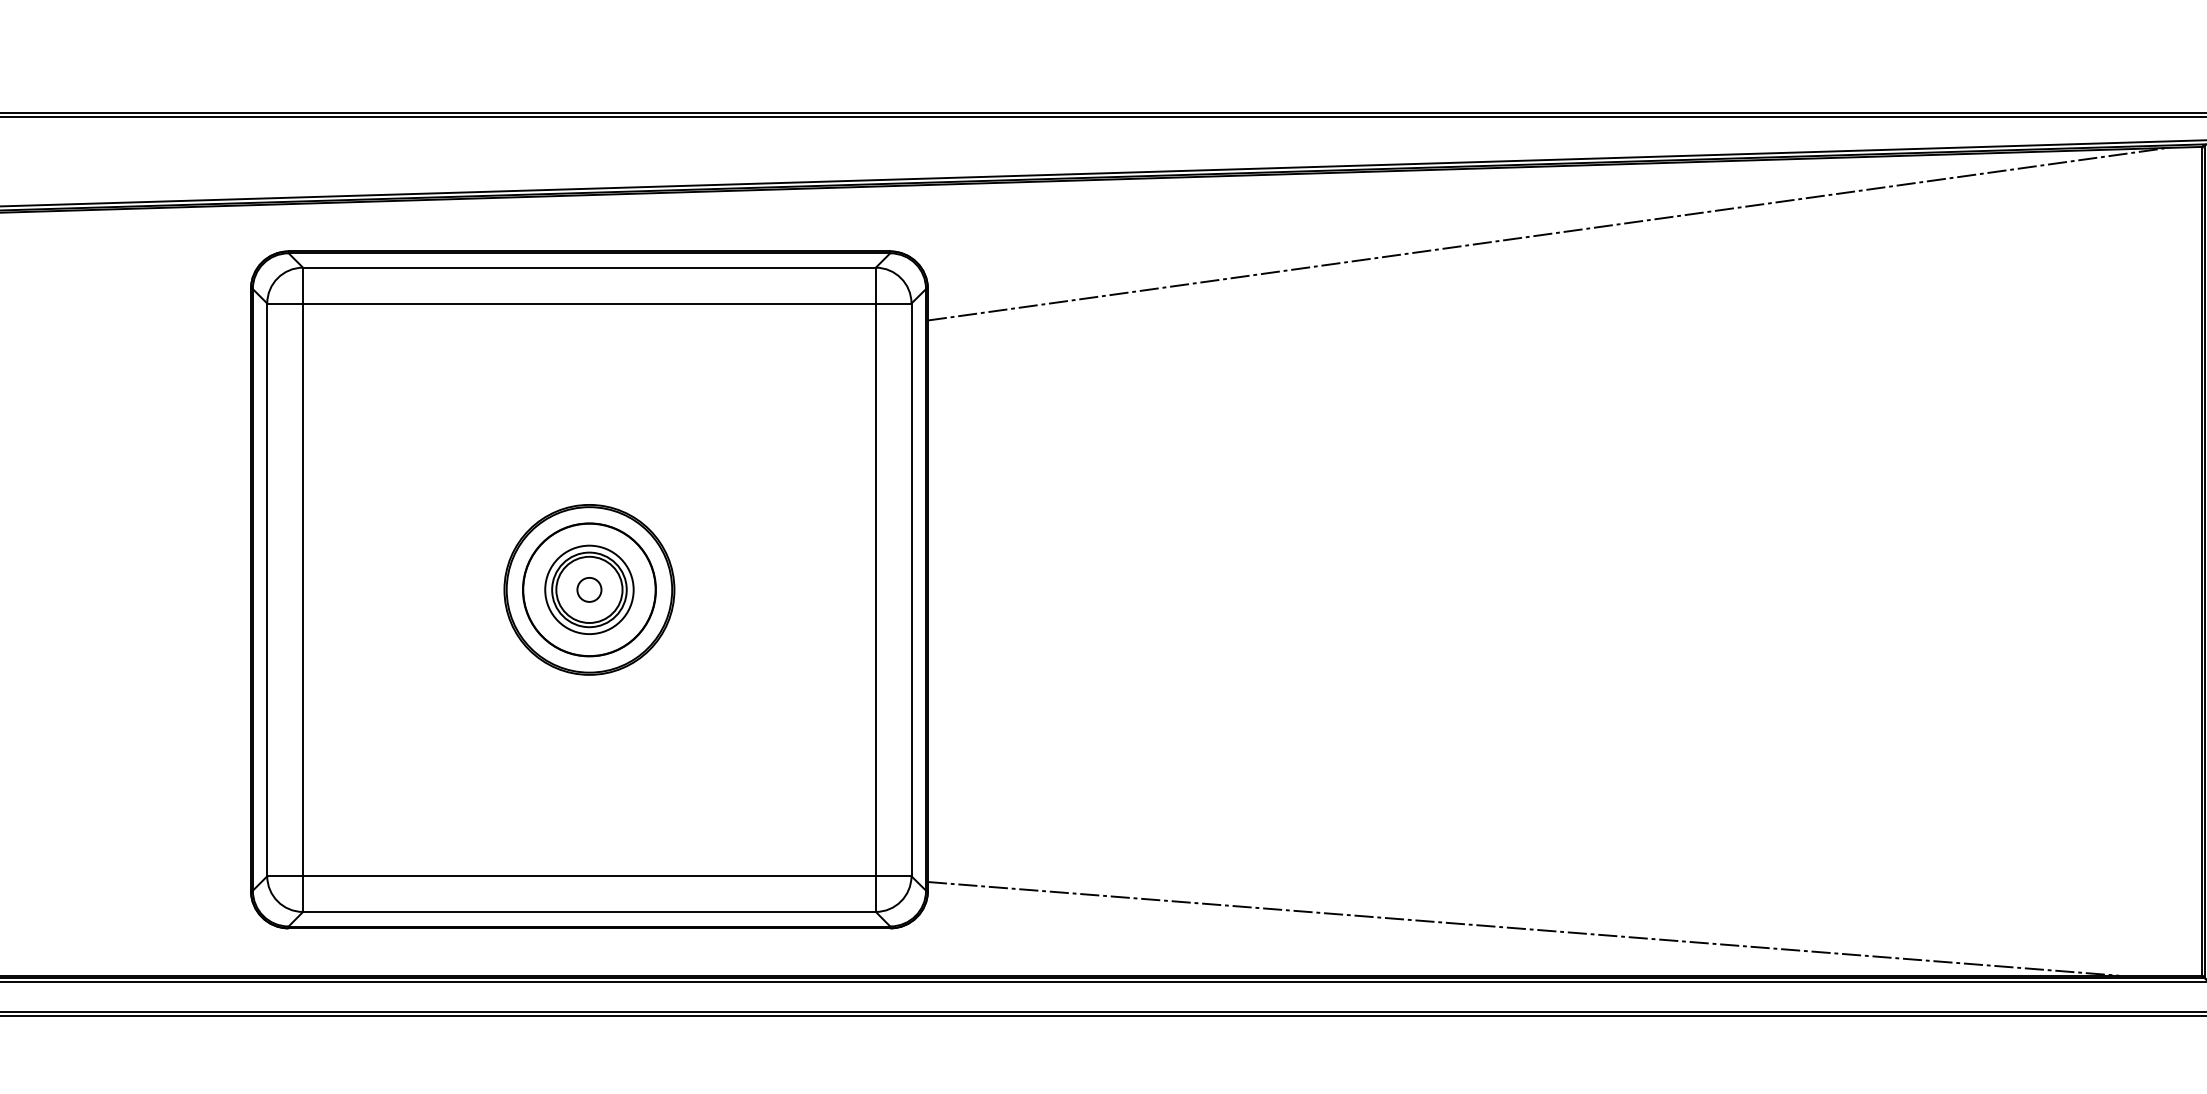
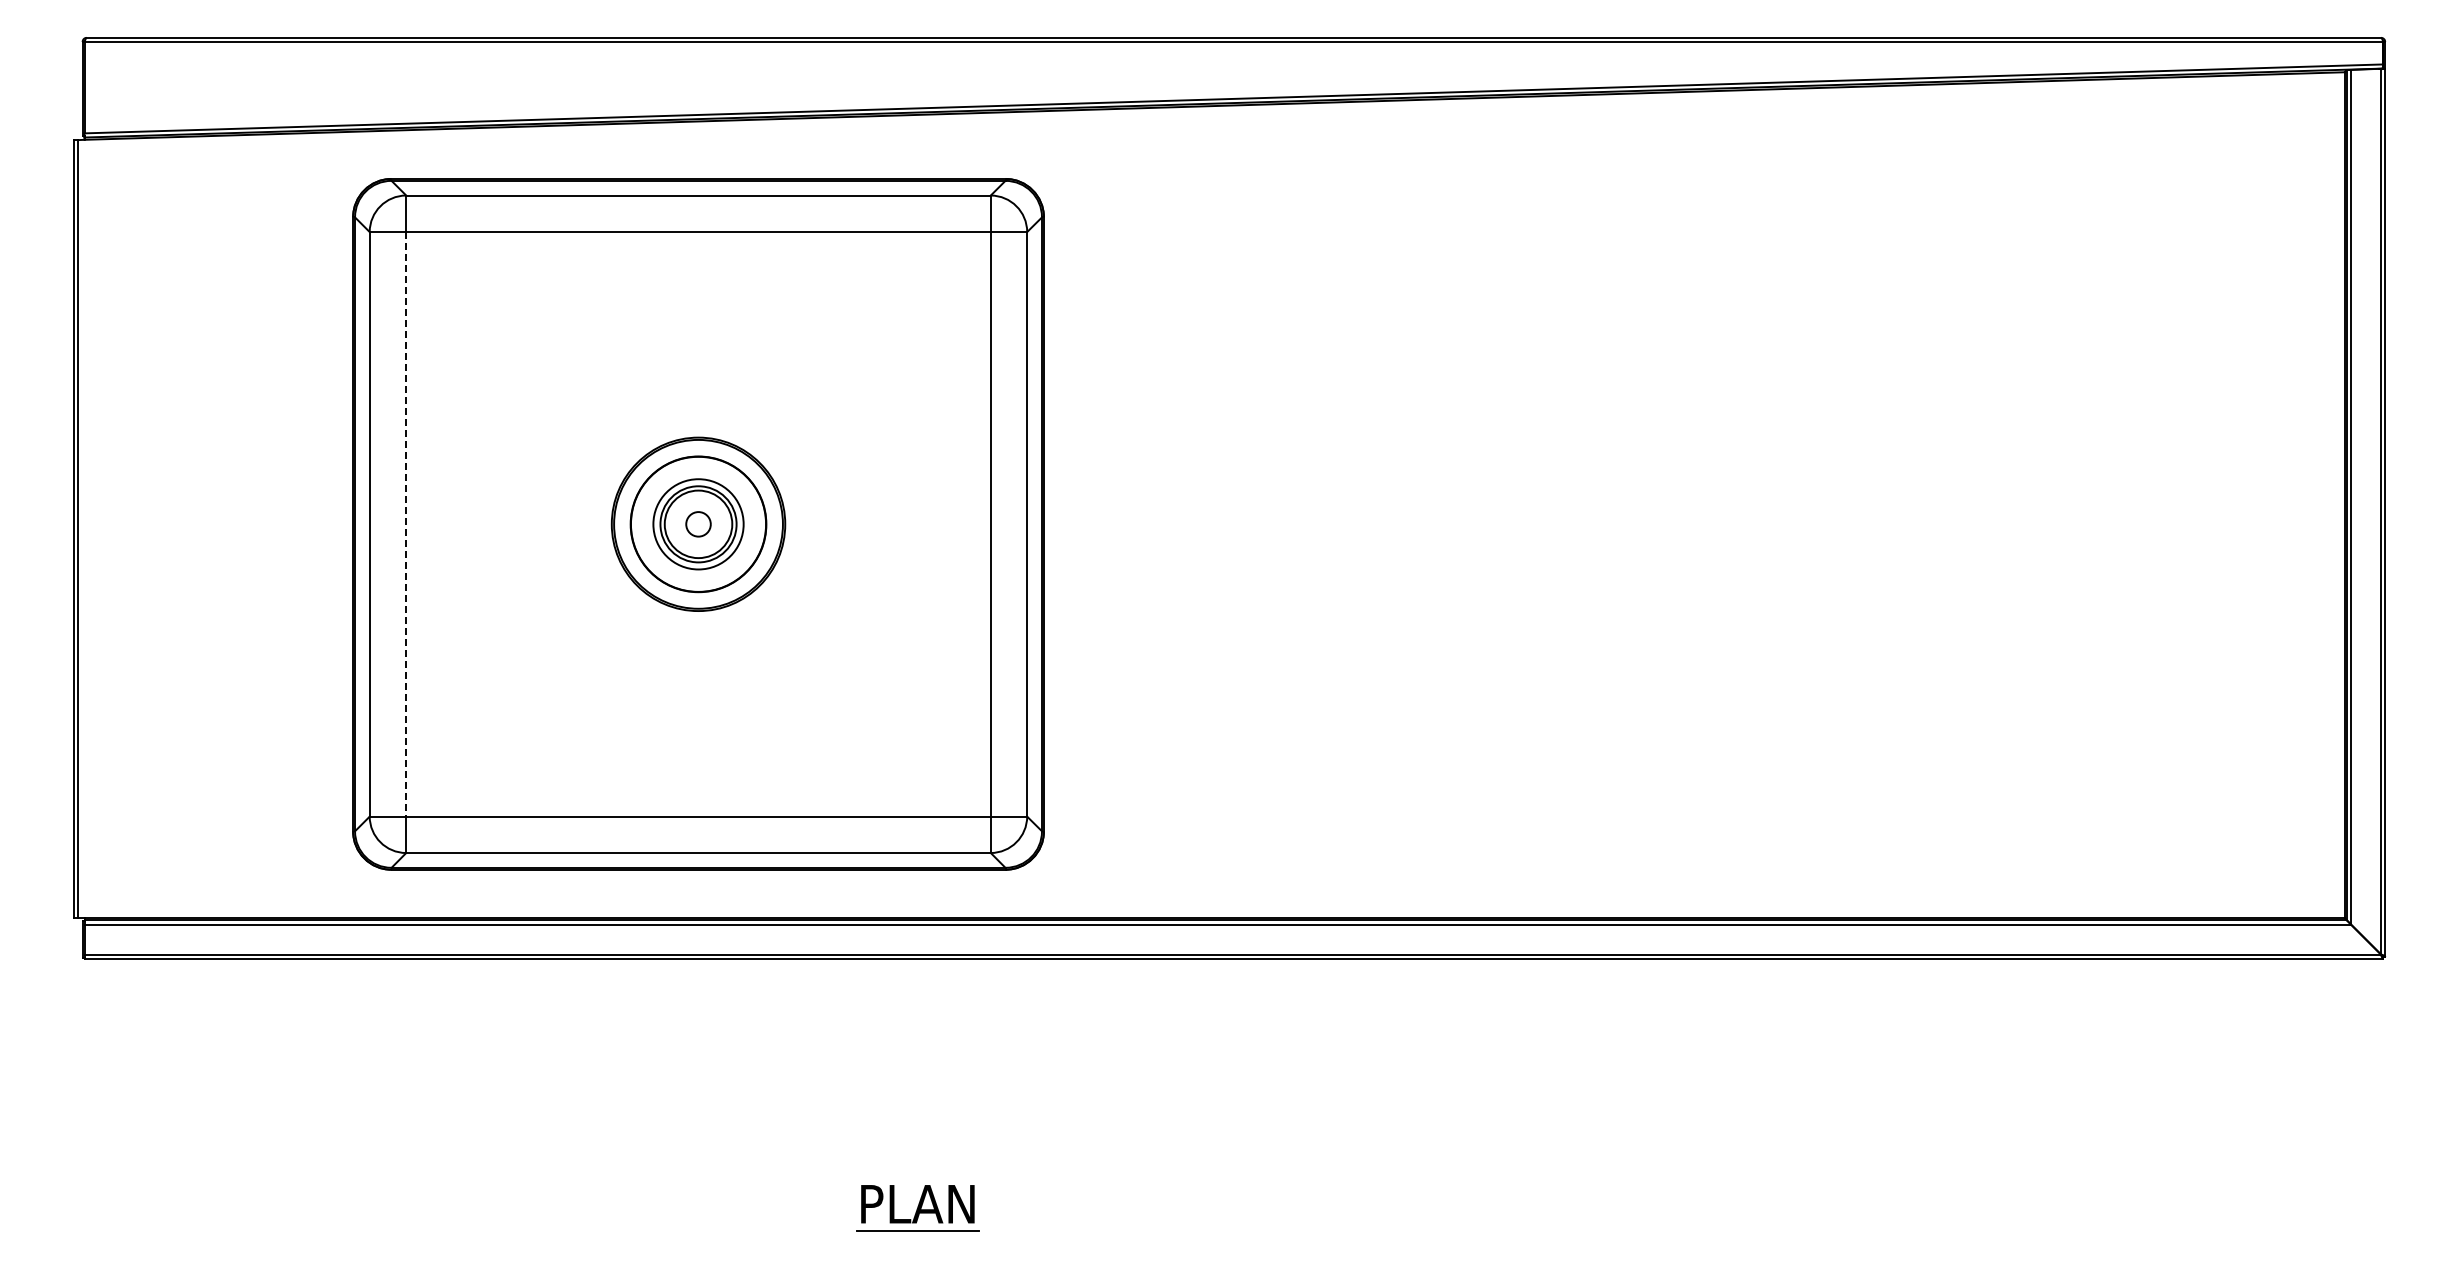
line: (1545, 234) -> (1674, 161), removed
line: (303, 590) -> (406, 524), solid -> dashed
line: (1523, 929) -> (1651, 870), removed

